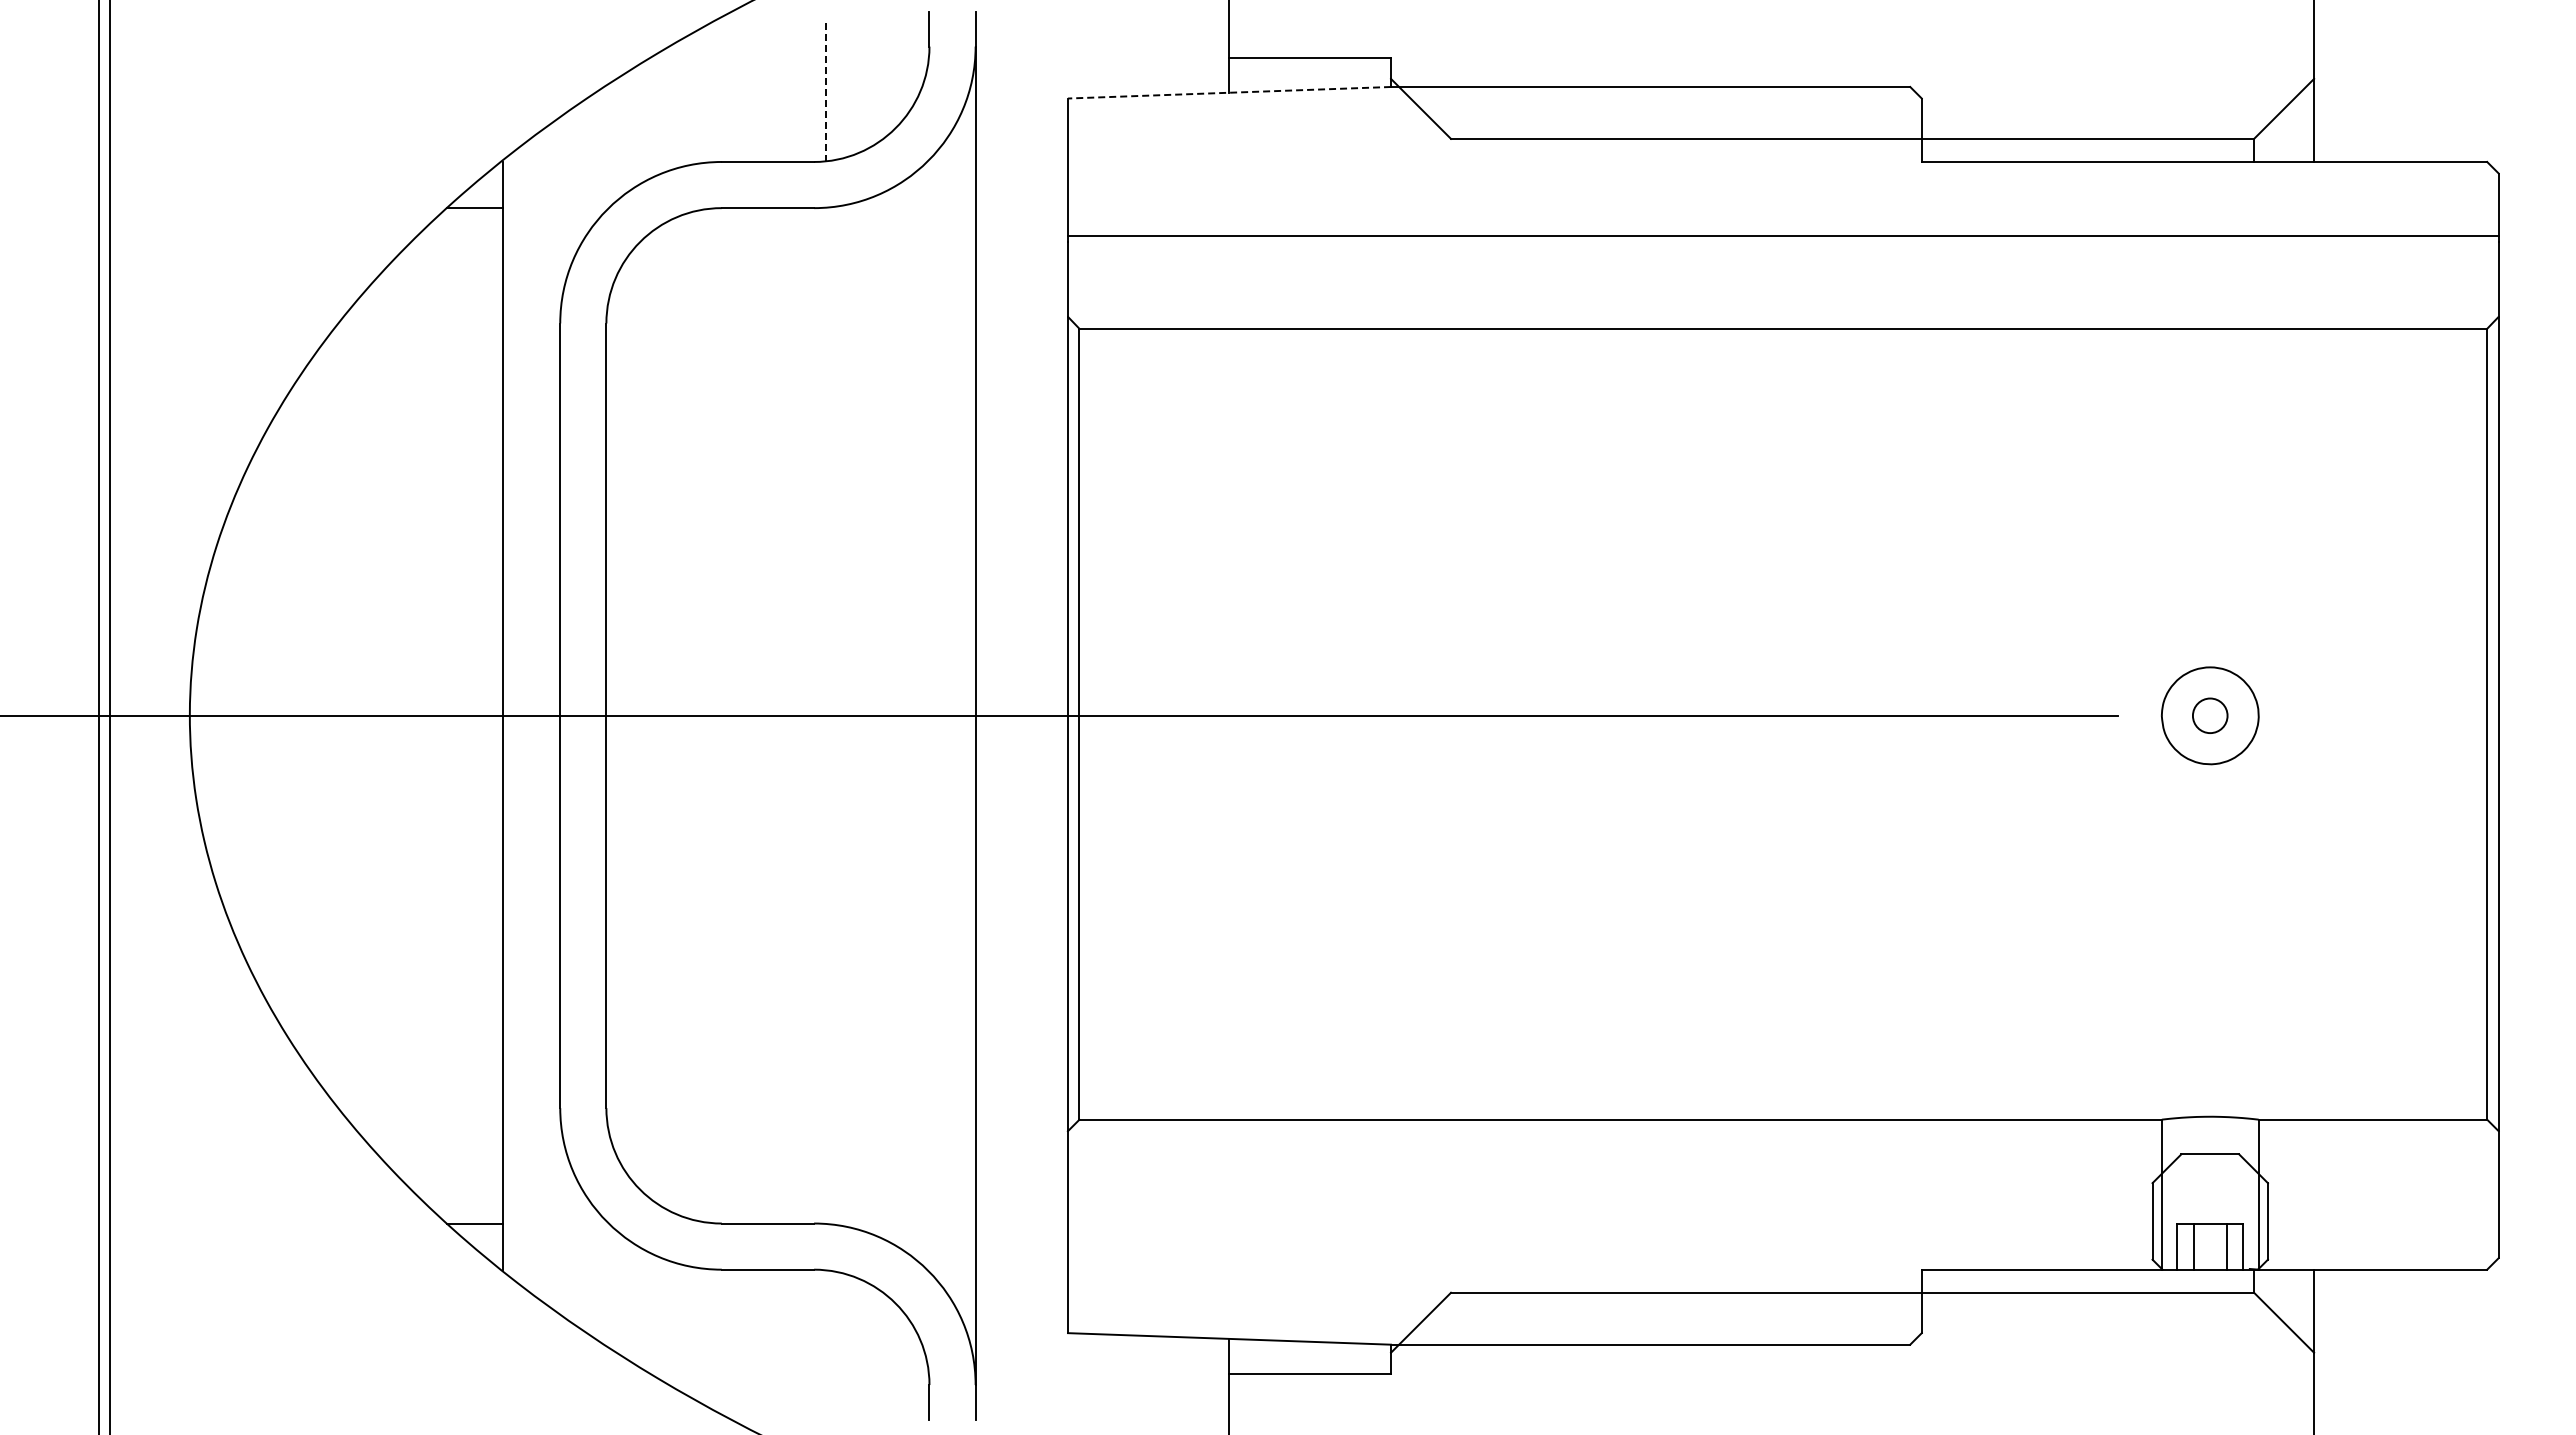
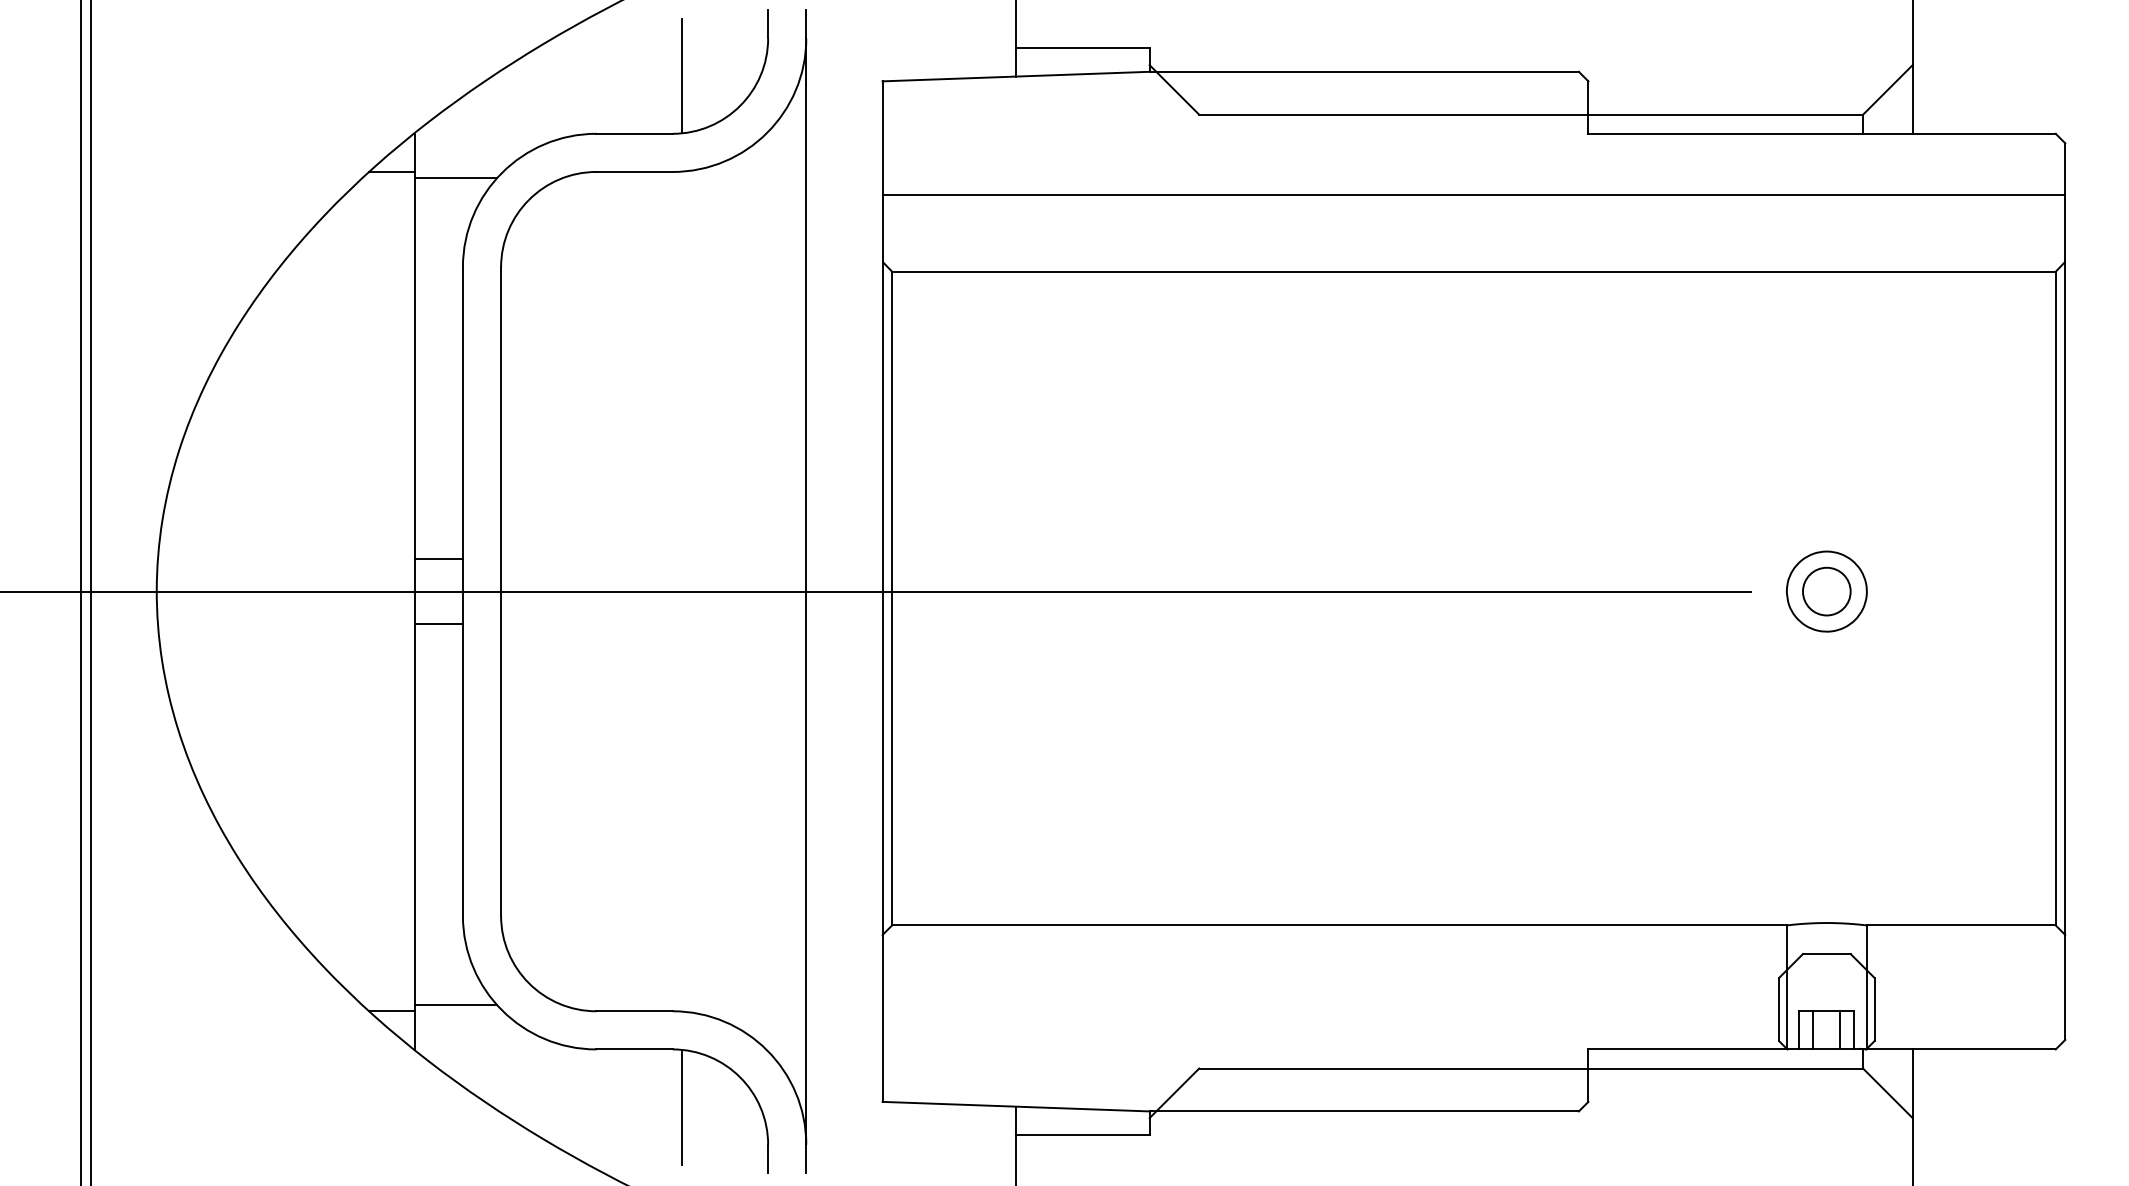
line: (825, 92) -> (682, 76), dashed -> solid
line: (1229, 92) -> (1016, 76), dashed -> solid
line: (552, 215) -> (456, 178), added
line: (531, 676) -> (439, 559), added
circle: (2210, 715) -> (1827, 591), size x1.67
line: (531, 754) -> (439, 623), added
line: (552, 1216) -> (456, 1005), added
line: (825, 1339) -> (682, 1107), added

